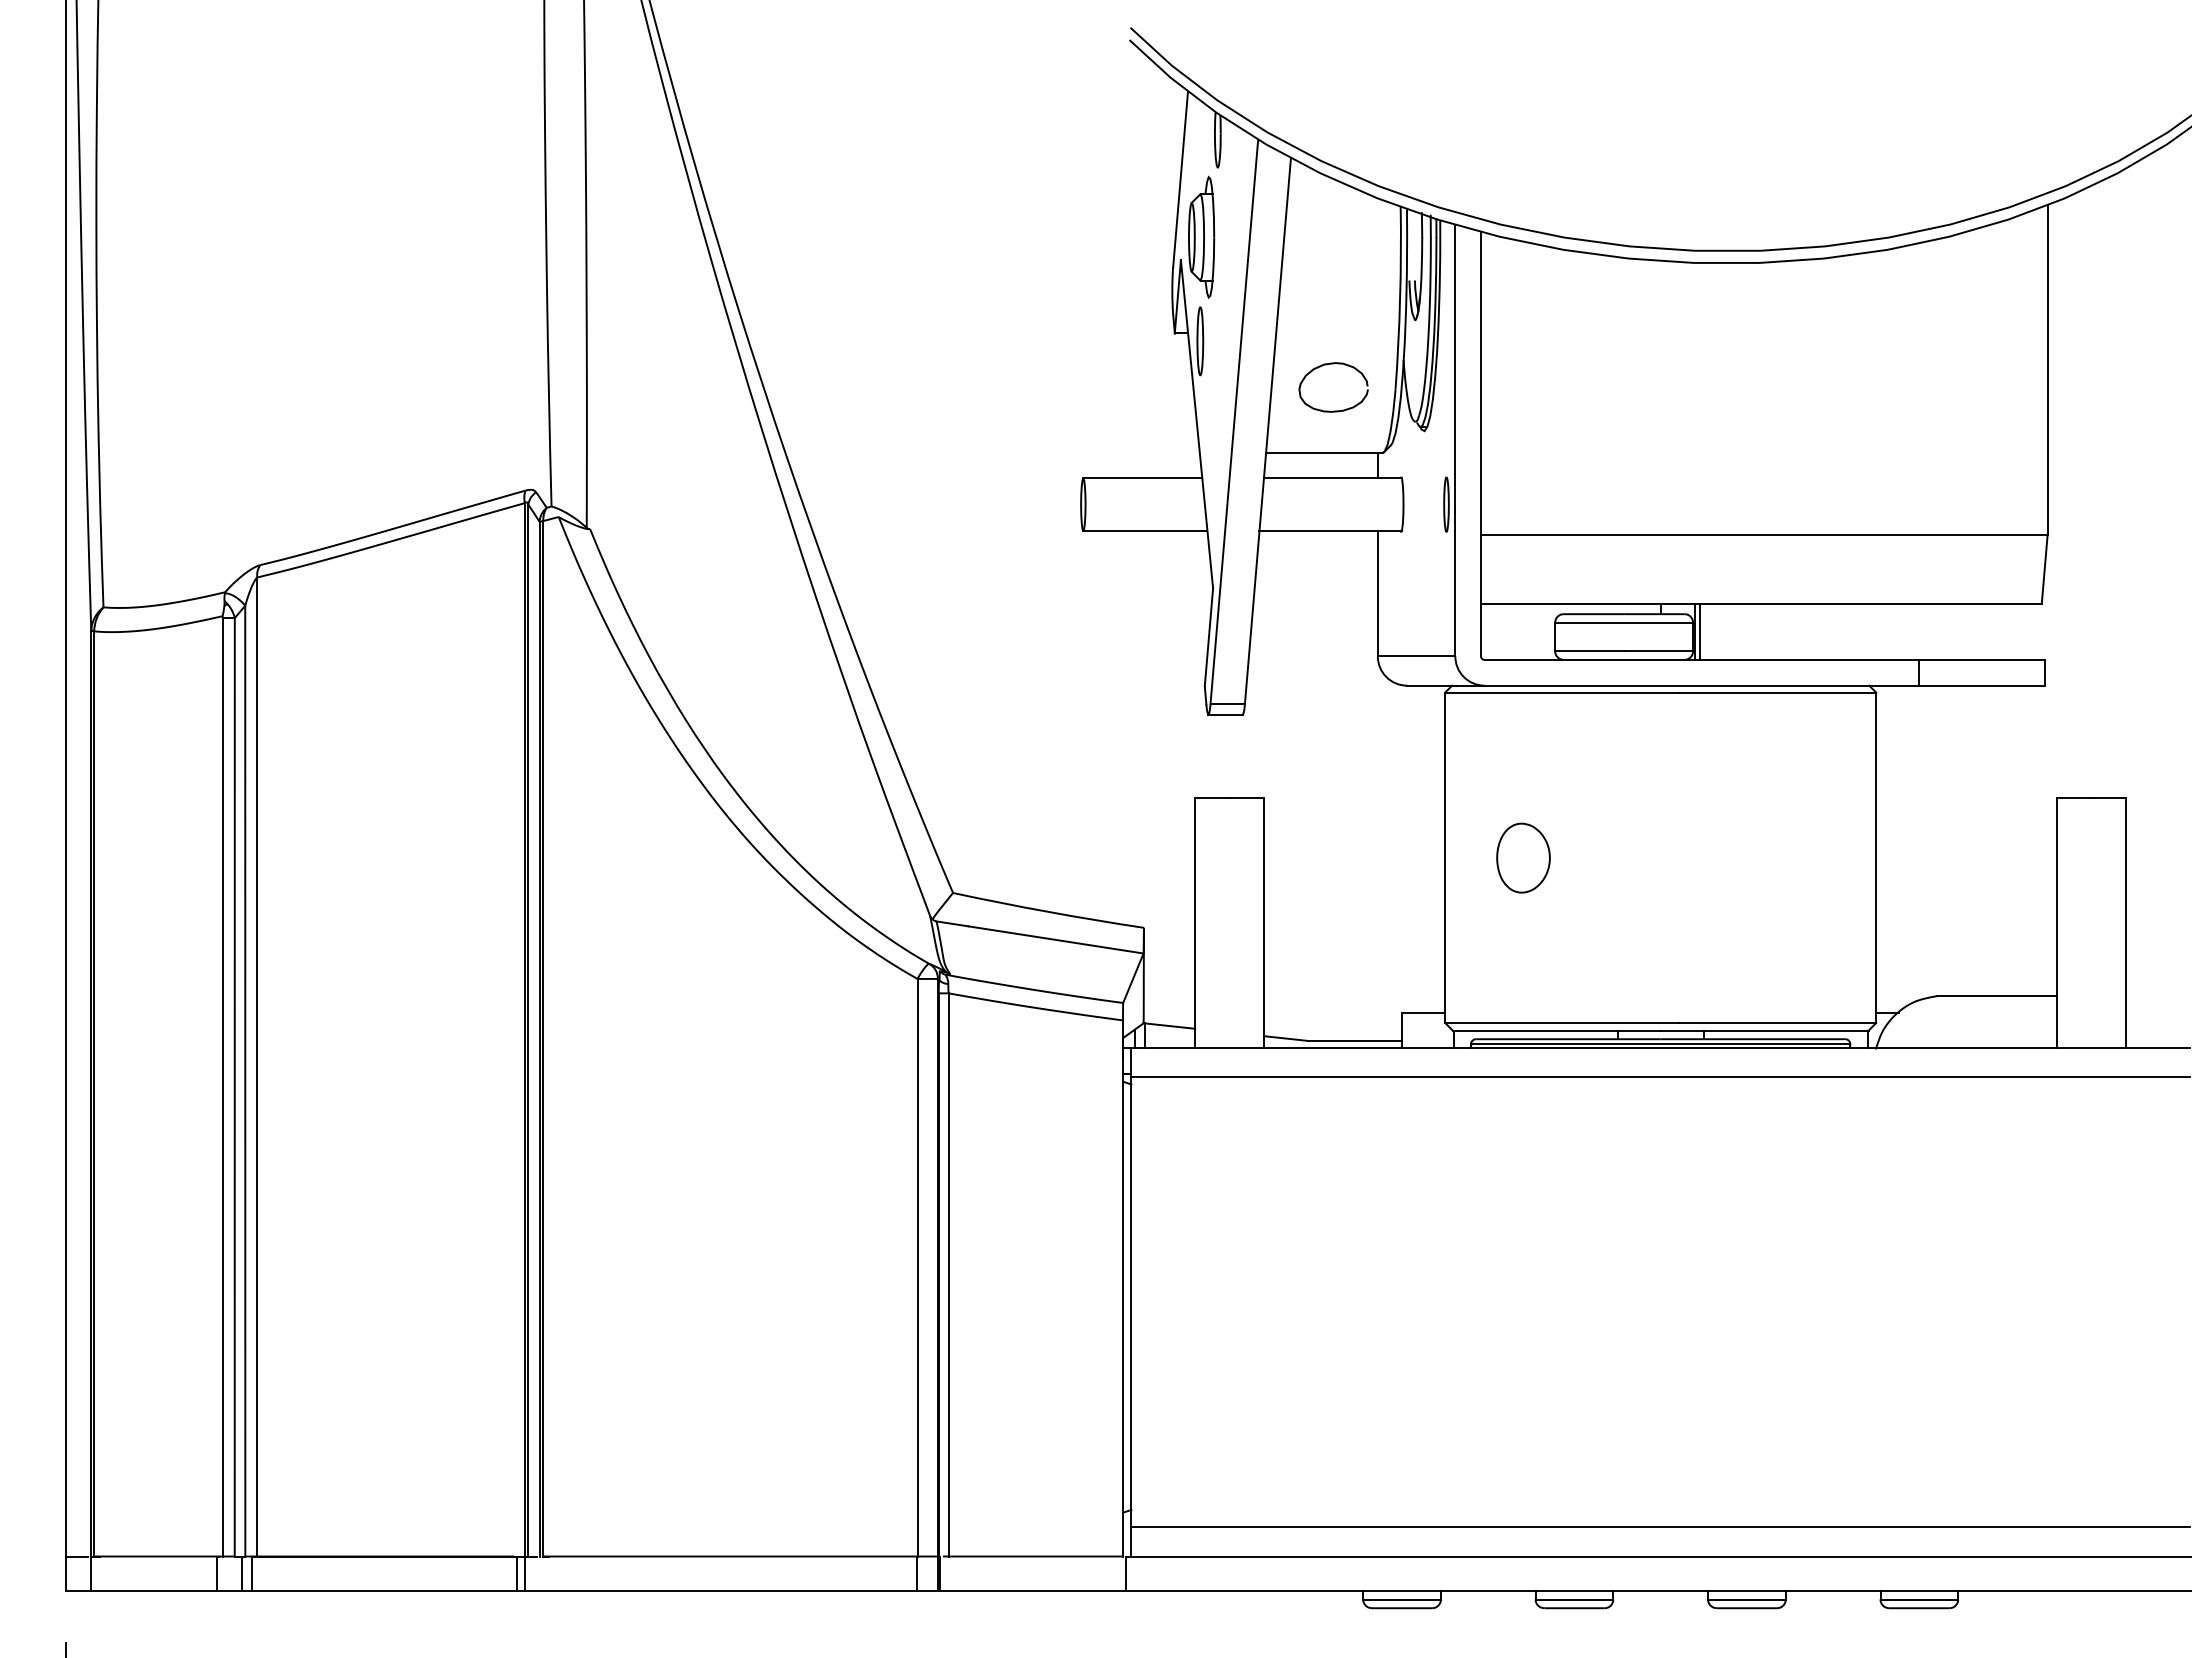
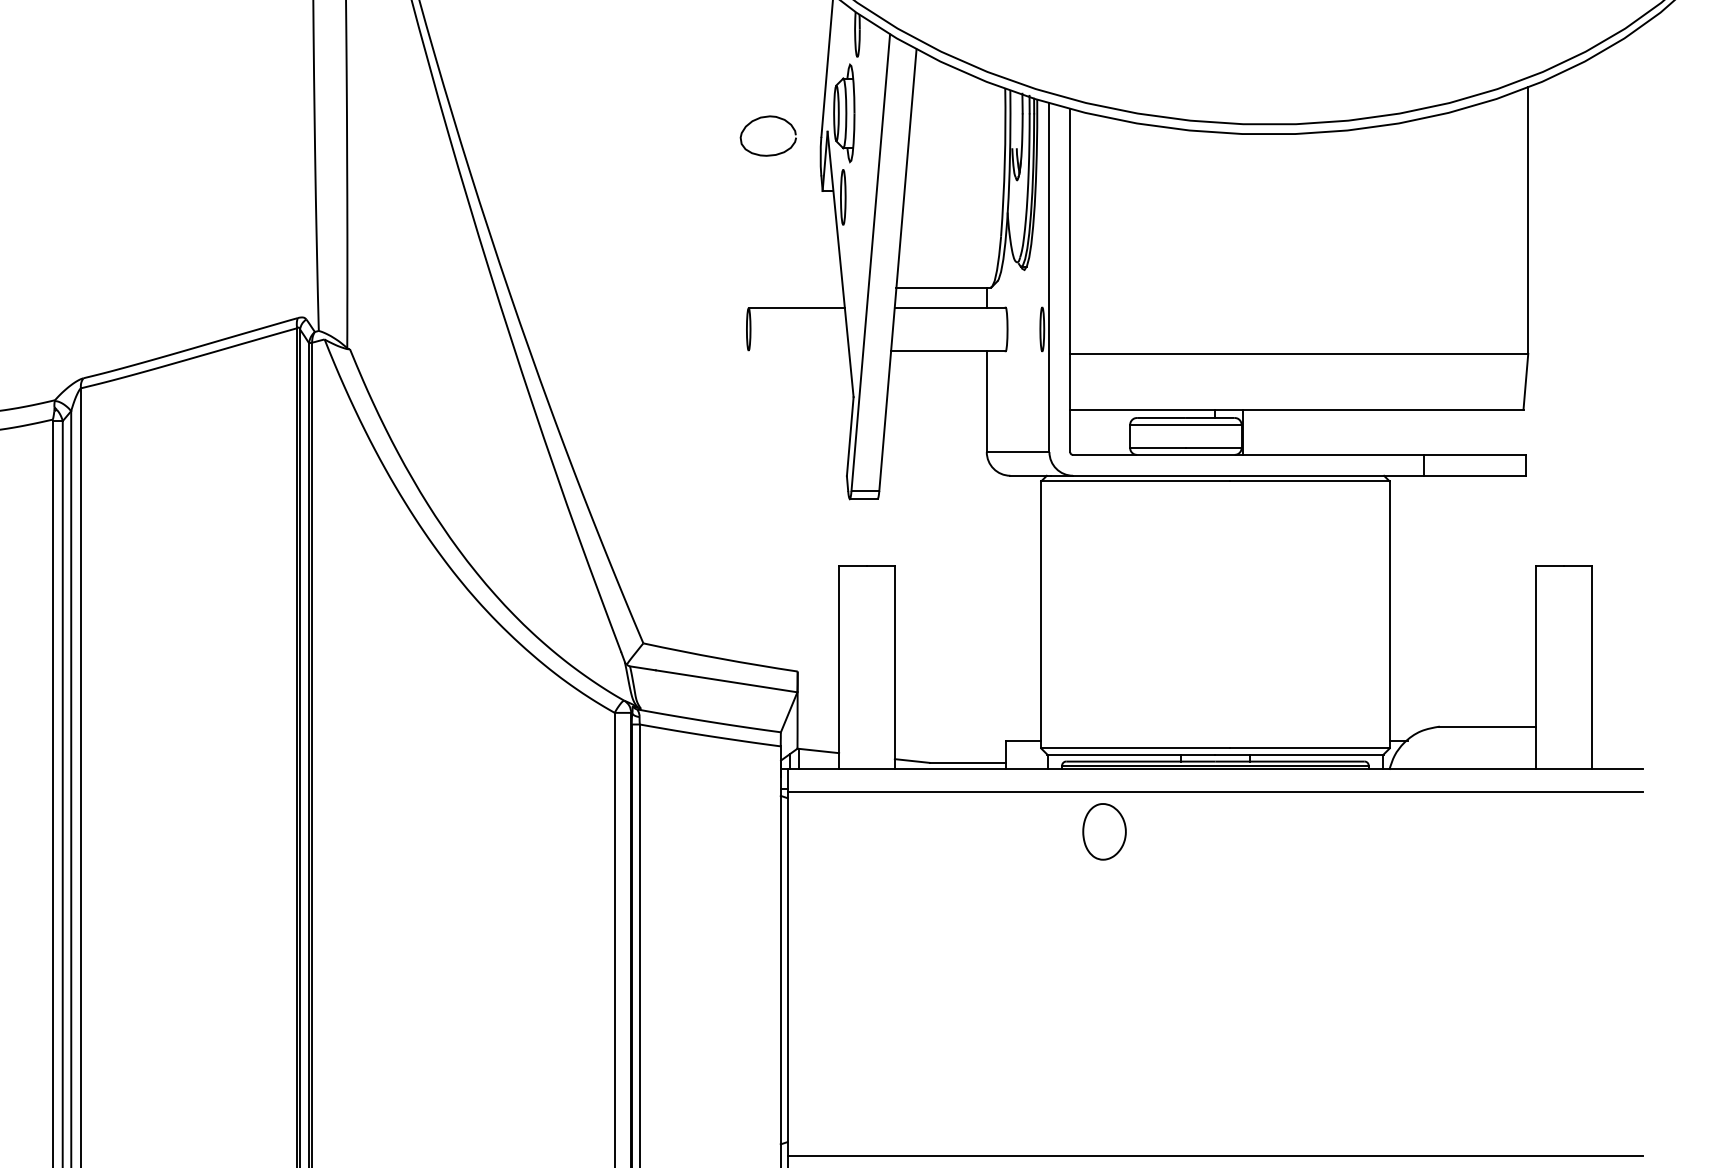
curve: (1333, 364) -> (768, 117), moved
line: (1145, 531) -> (798, 351), removed
line: (1700, 631) -> (1247, 431), removed
part: (1523, 857) -> (1104, 831), moved

